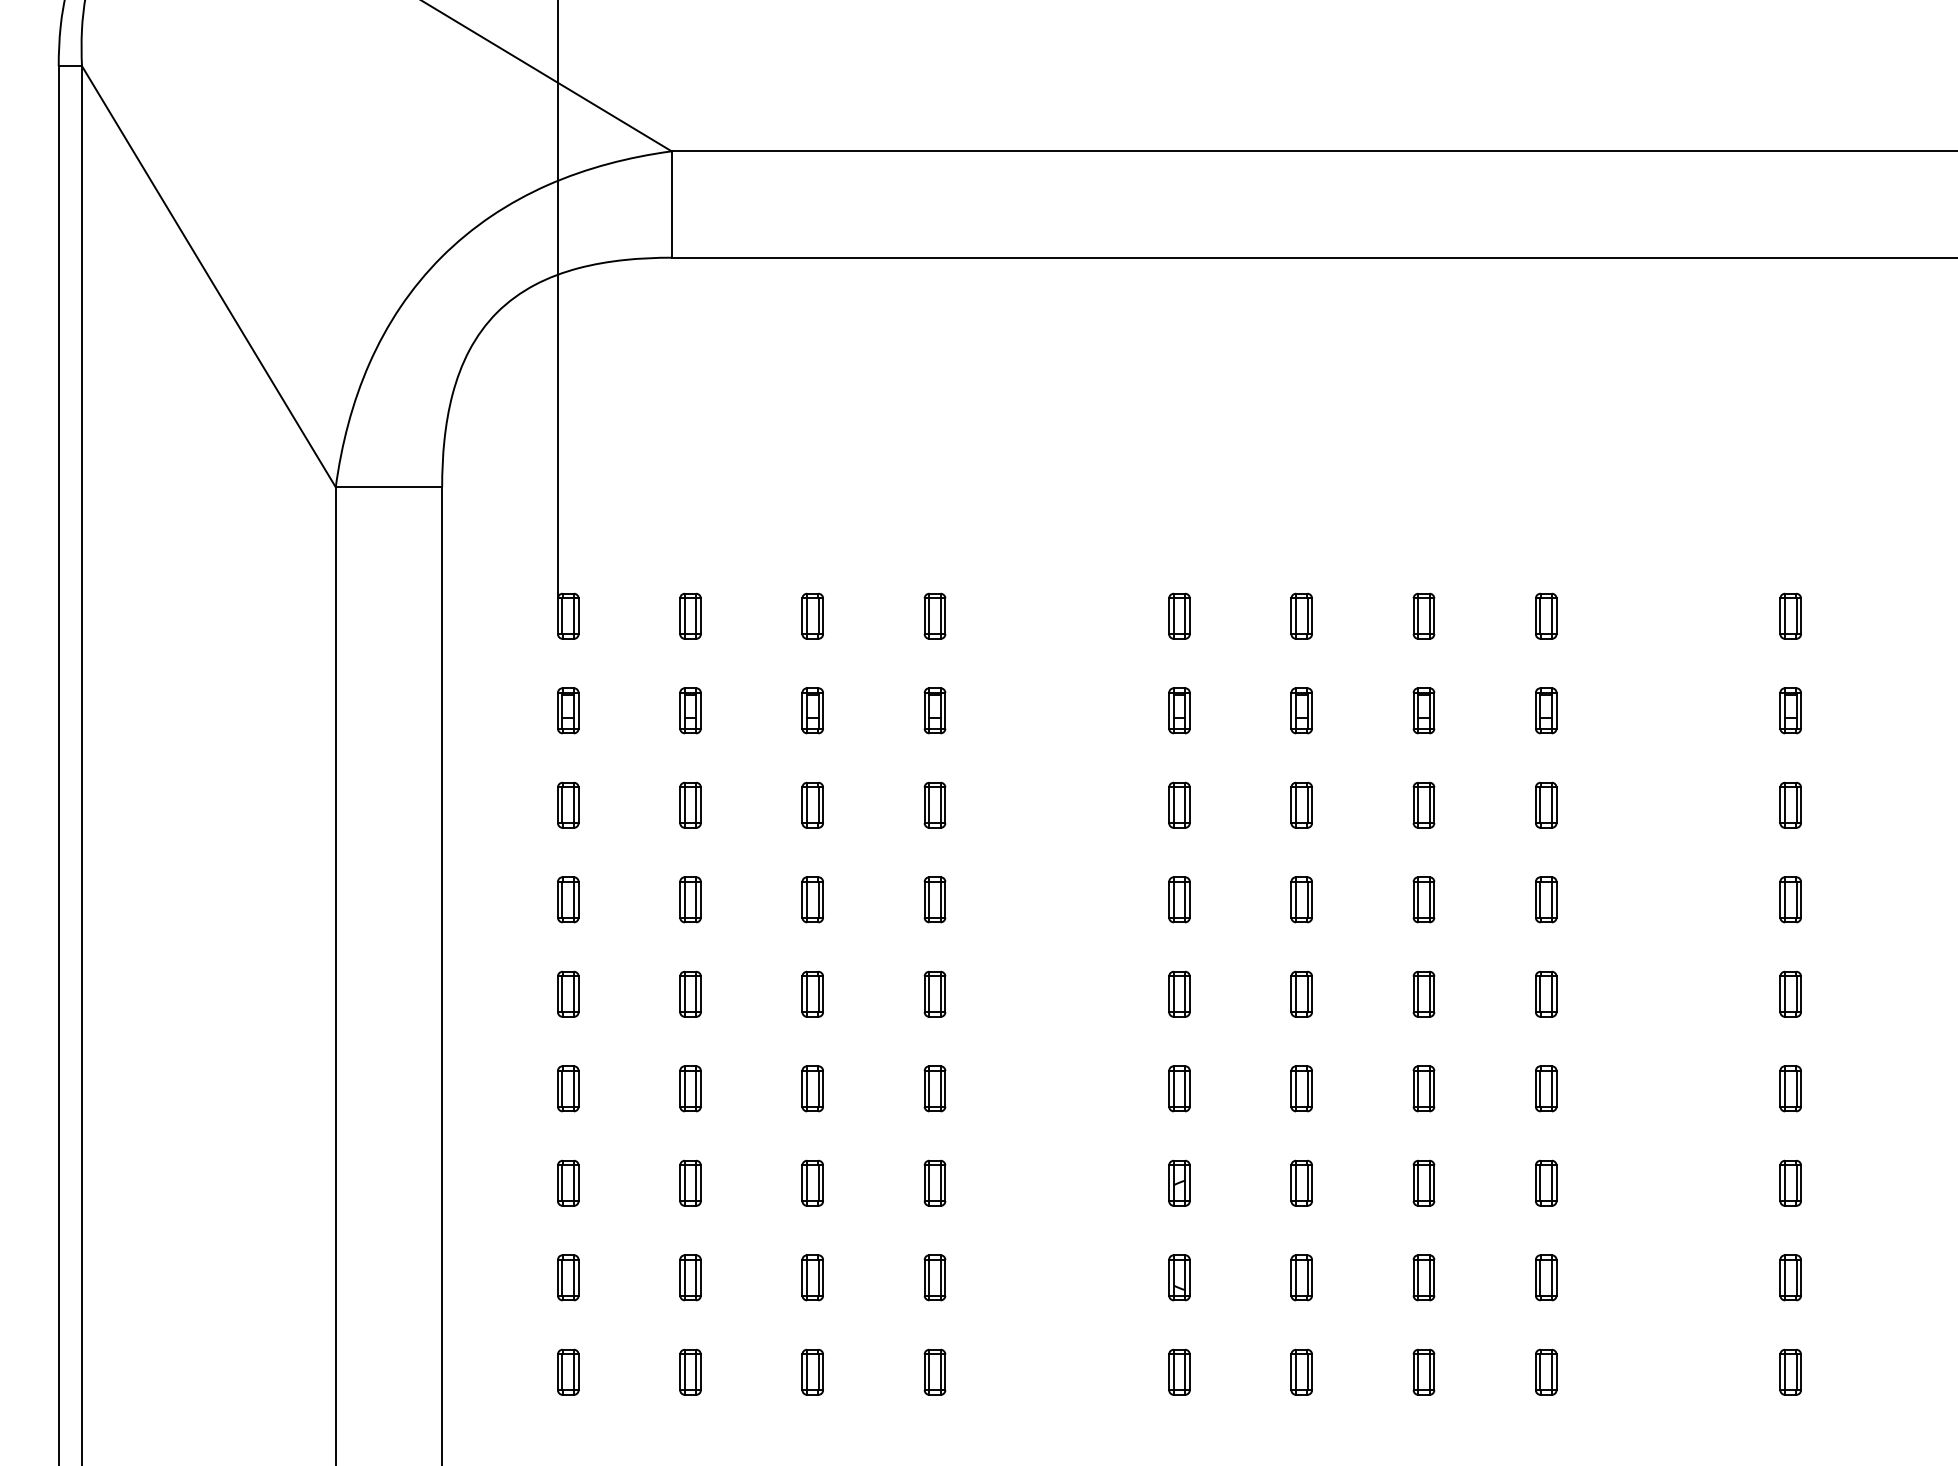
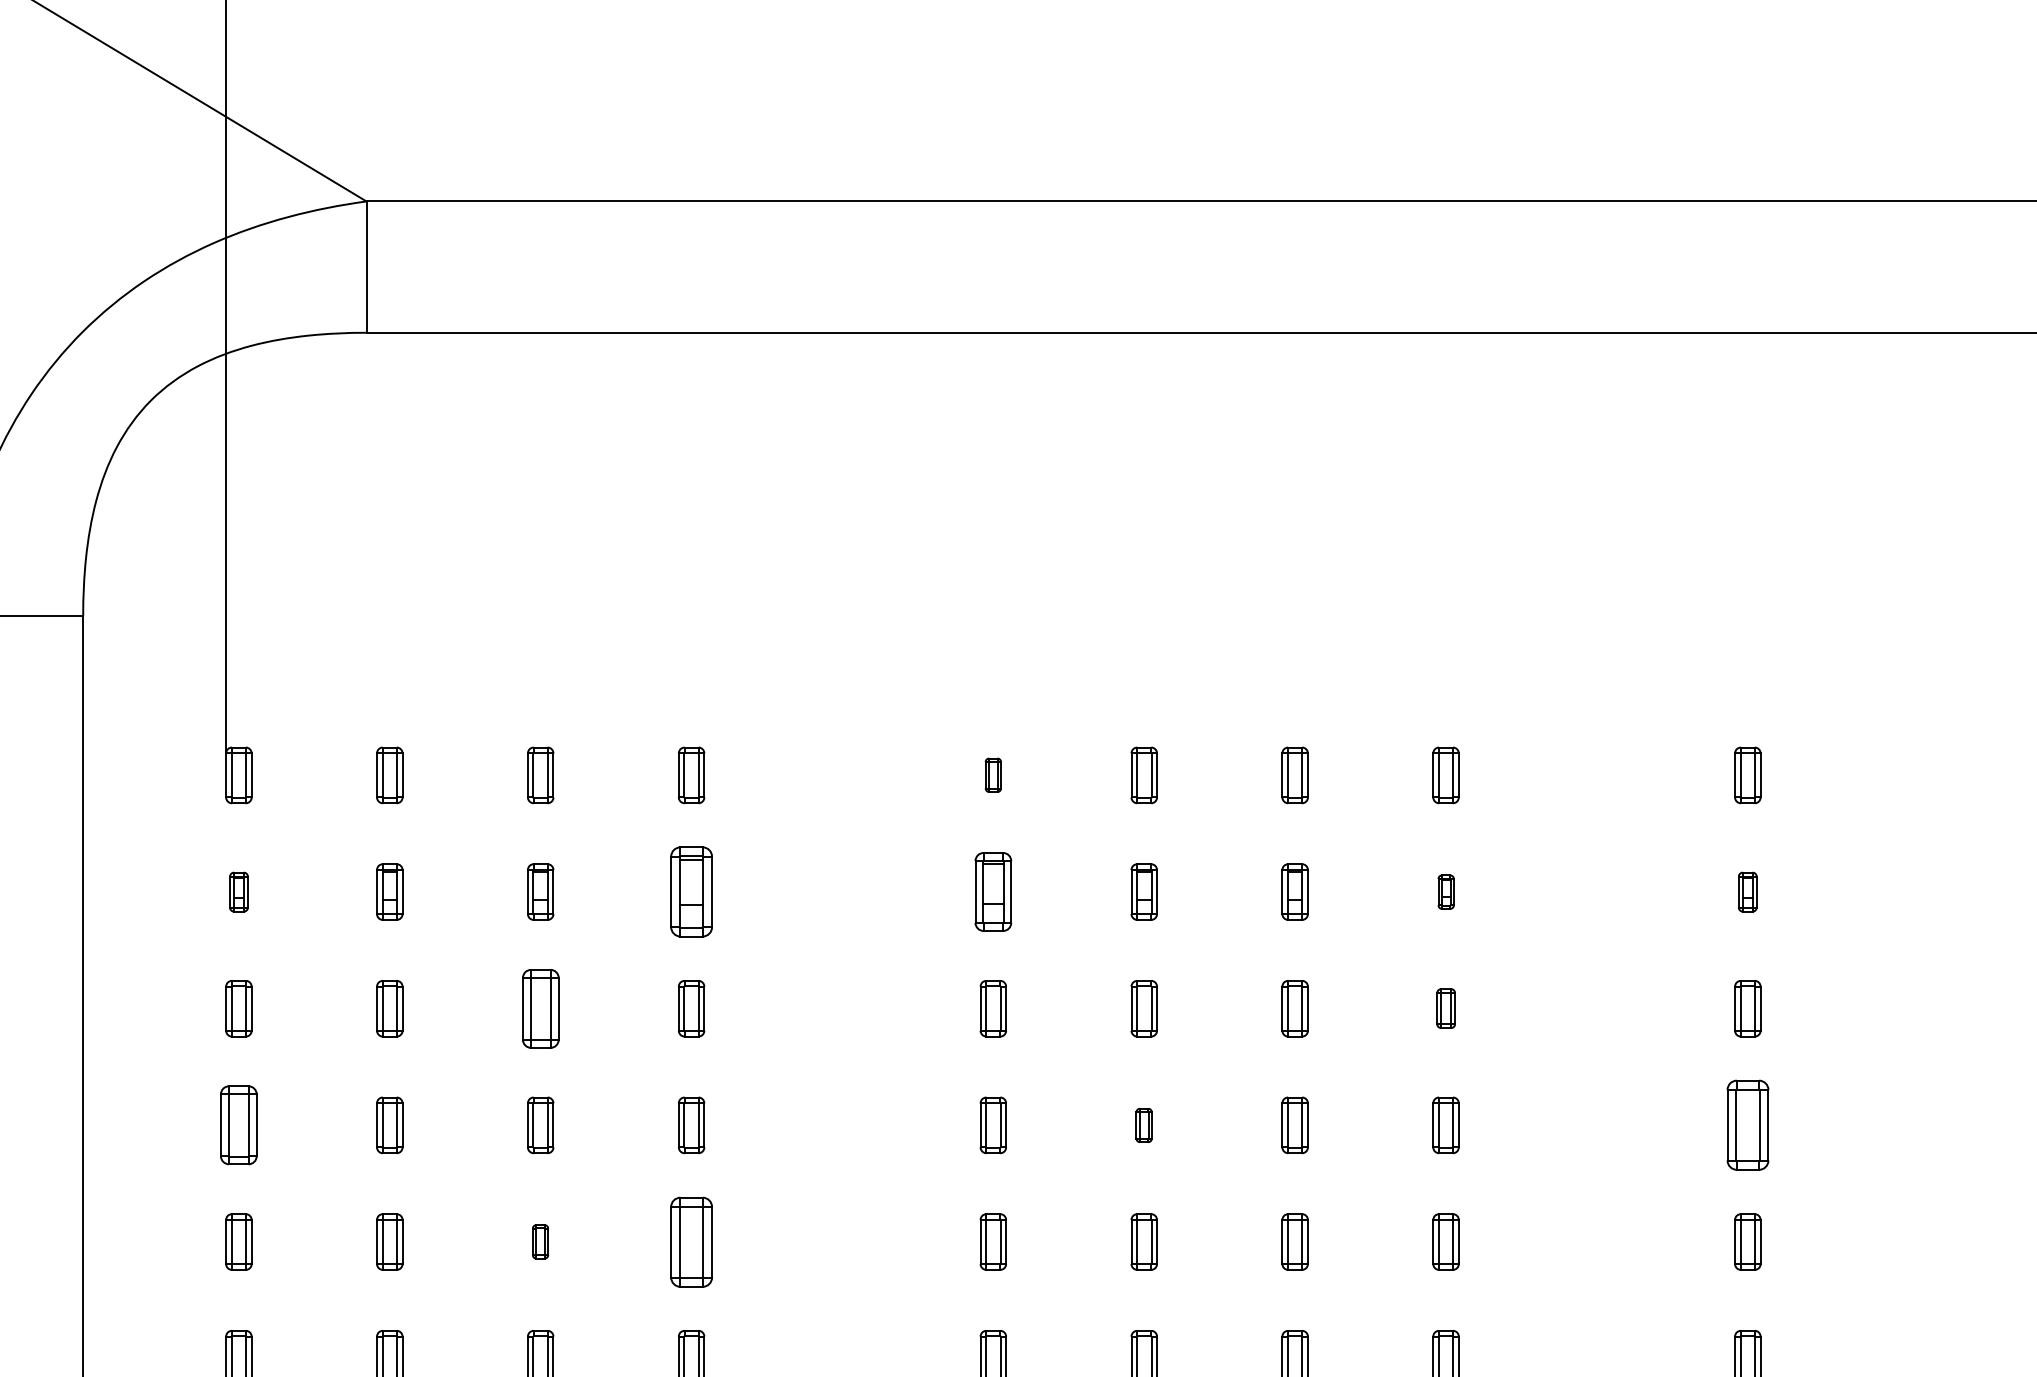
part: (1179, 615) -> (993, 774), size x0.6
part: (568, 710) -> (239, 891), size x0.7
part: (934, 710) -> (690, 891), size x1.6
part: (1179, 710) -> (993, 891), size x1.4
part: (1546, 710) -> (1446, 891), size x0.6
part: (1790, 710) -> (1747, 891), size x0.7
part: (812, 804) -> (540, 1007), size x1.4
part: (1546, 804) -> (1446, 1007), size x0.7
part: (568, 899) -> (239, 1124), size x1.4
part: (1301, 899) -> (1143, 1124), size x0.6
part: (1790, 899) -> (1747, 1124), size x1.6
part: (812, 993) -> (540, 1241), size x0.6
part: (934, 993) -> (690, 1241), size x1.6

